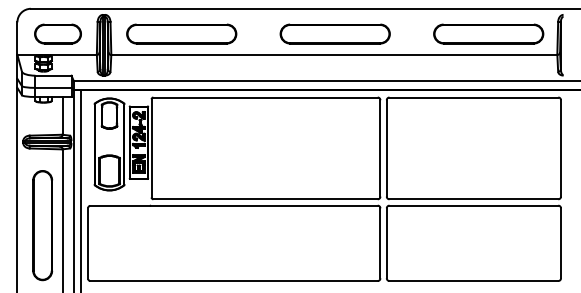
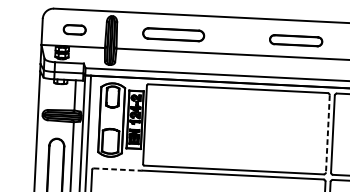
part: (57, 33) -> (74, 29), size x0.6
part: (181, 33) -> (173, 34), size x0.7
part: (334, 33) -> (295, 40), size x0.6
line: (380, 148) -> (327, 133), solid -> dashed
line: (119, 205) -> (117, 169), solid -> dashed

